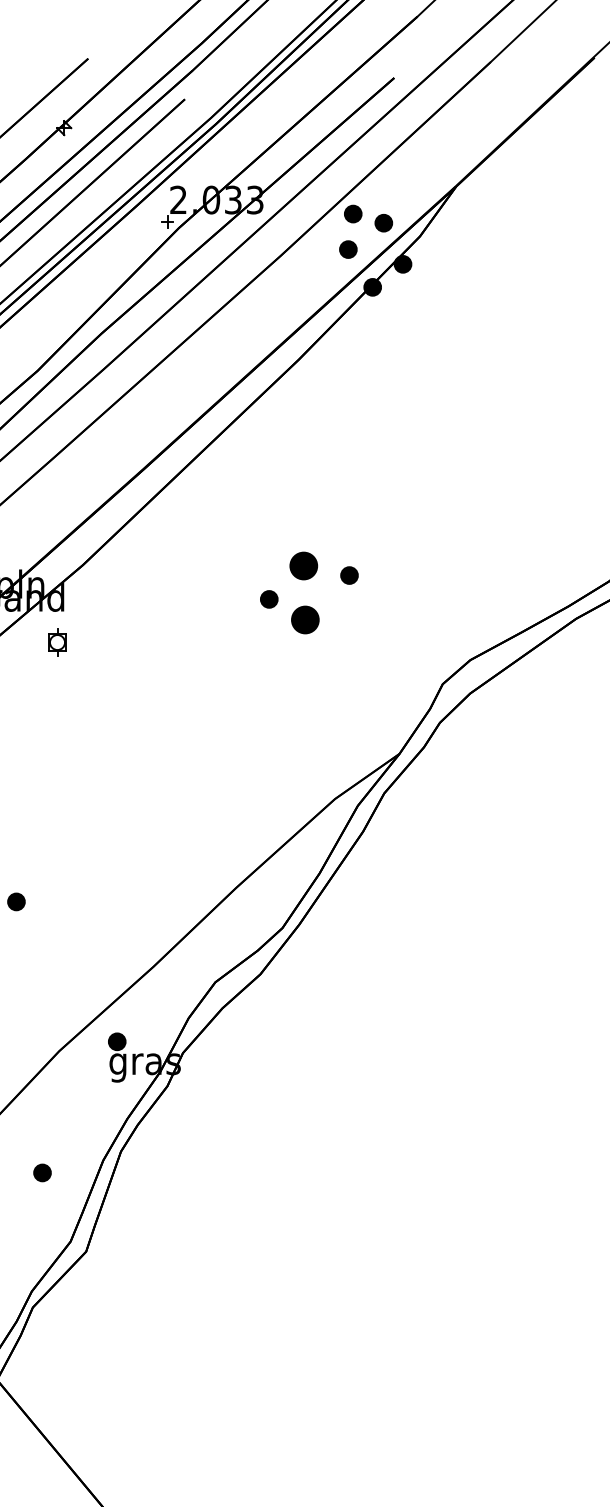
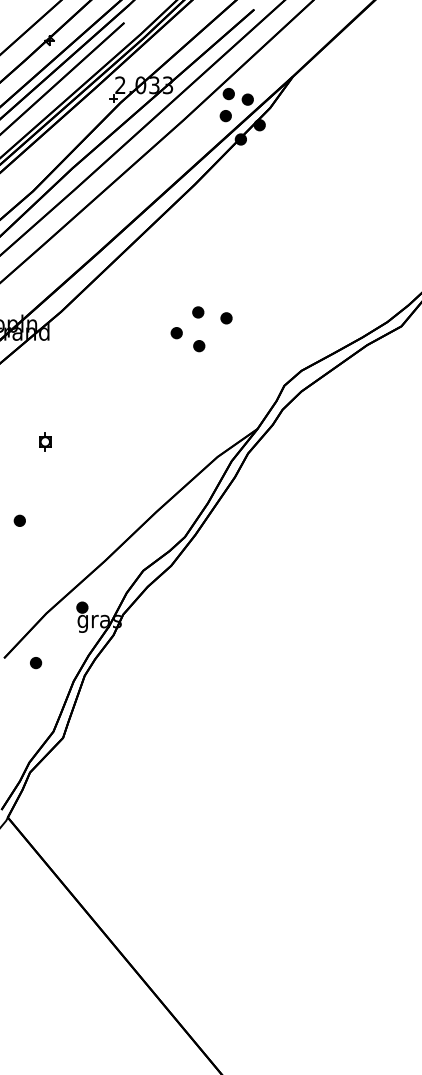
part: (304, 566) -> (198, 312), size x0.62
part: (305, 620) -> (199, 346), size x0.62
part: (57, 641) -> (45, 441), moved
part: (43, 1173) -> (36, 663), moved

